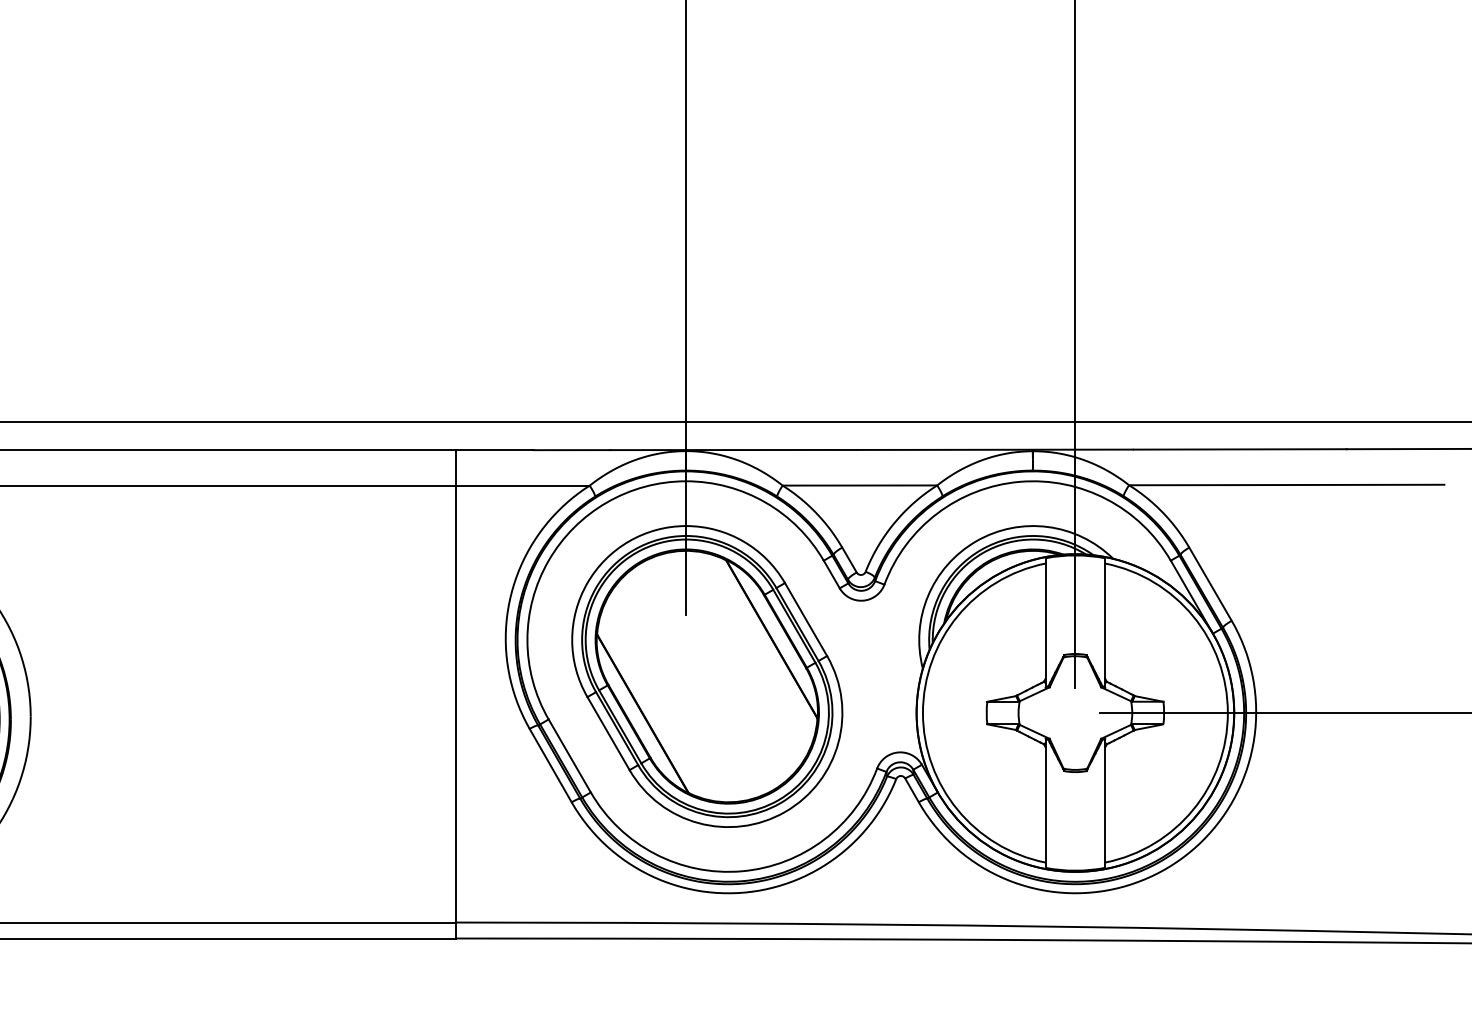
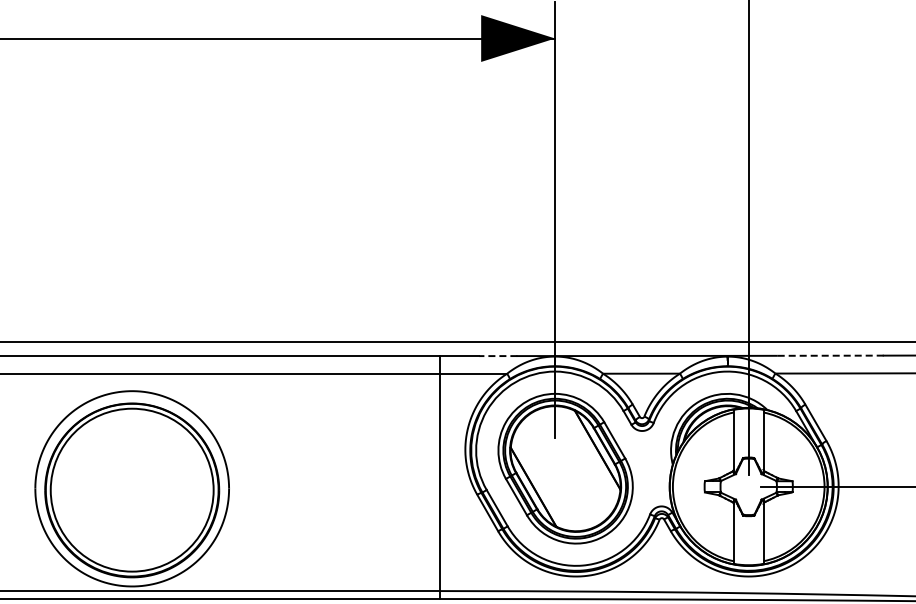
line: (1239, 448) -> (830, 355), solid -> dashed
line: (570, 450) -> (497, 356), solid -> dashed

